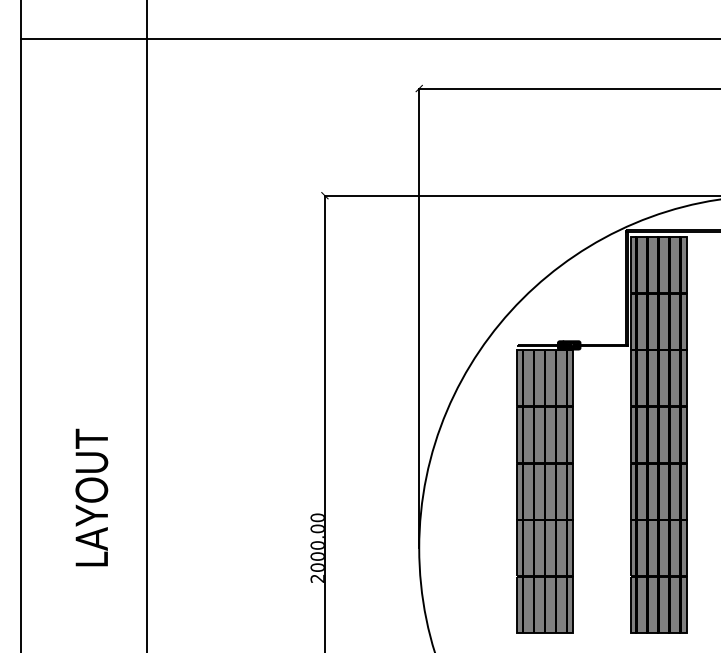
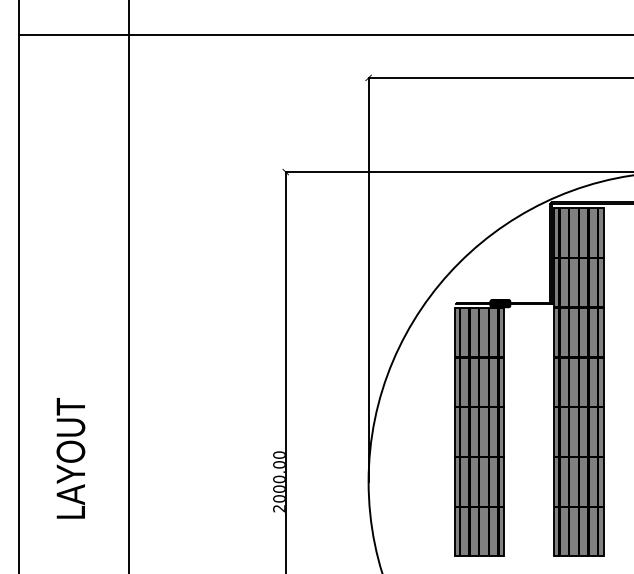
text: (91, 497) -> (70, 458), moved

